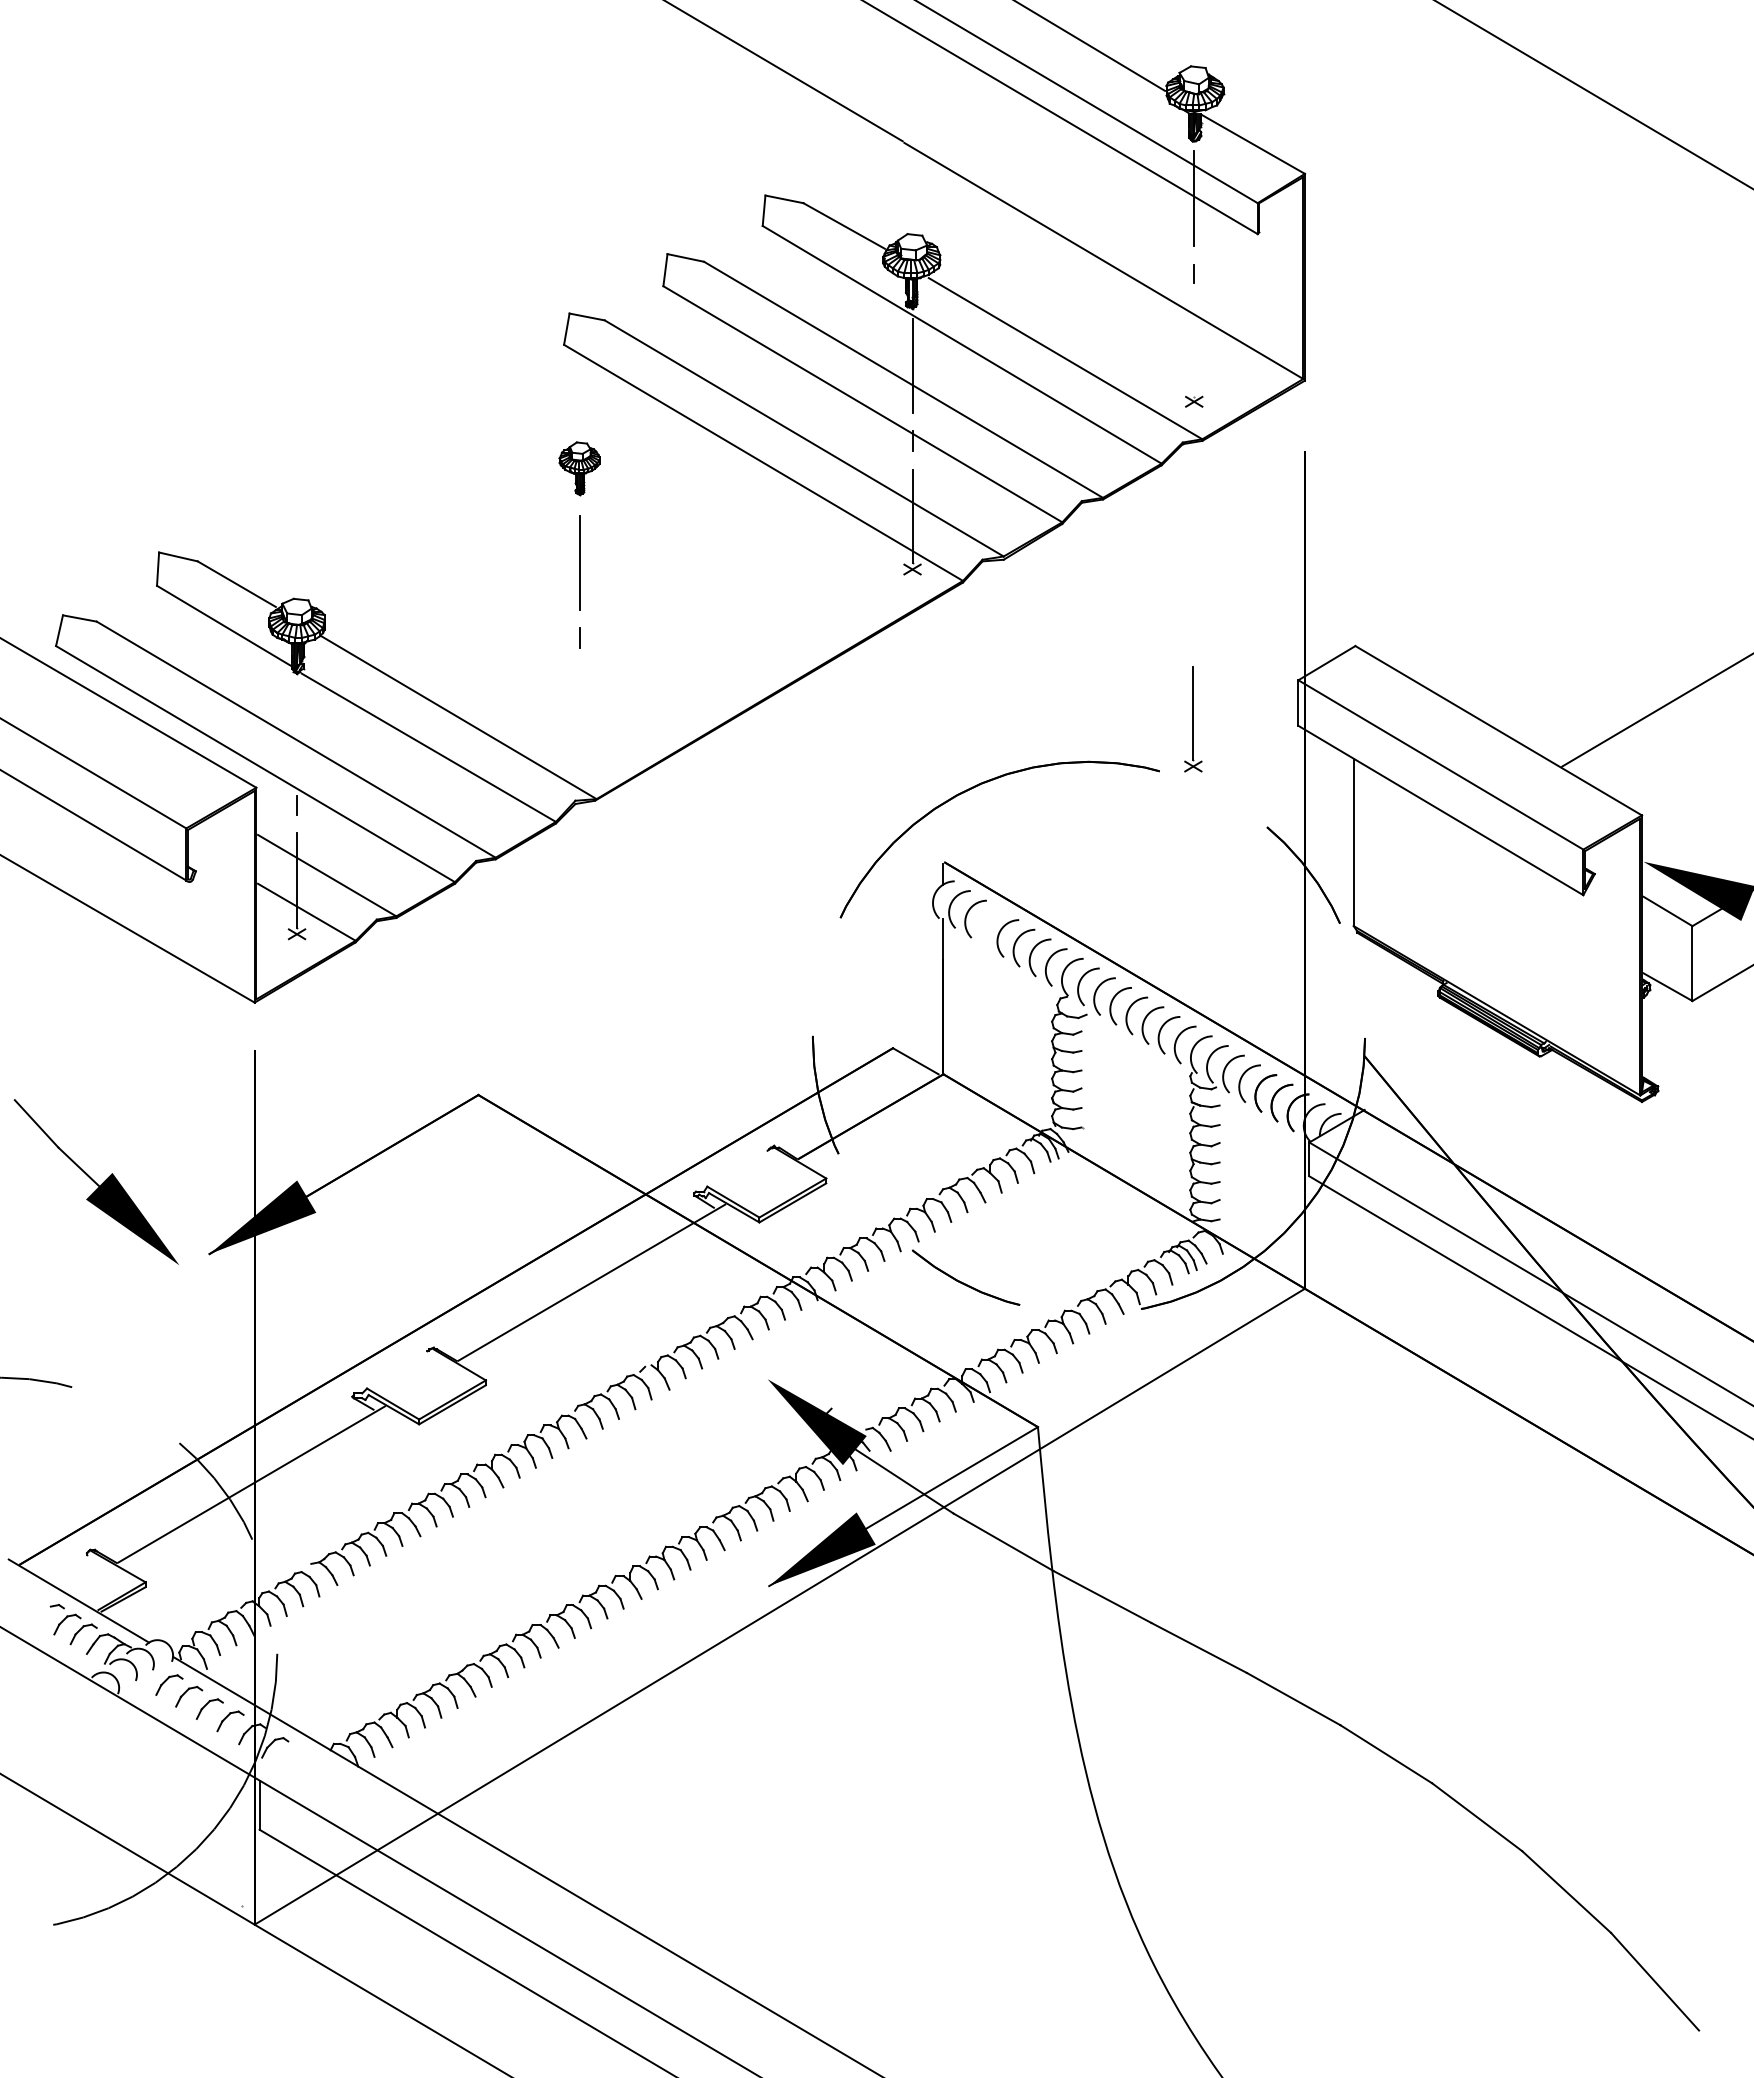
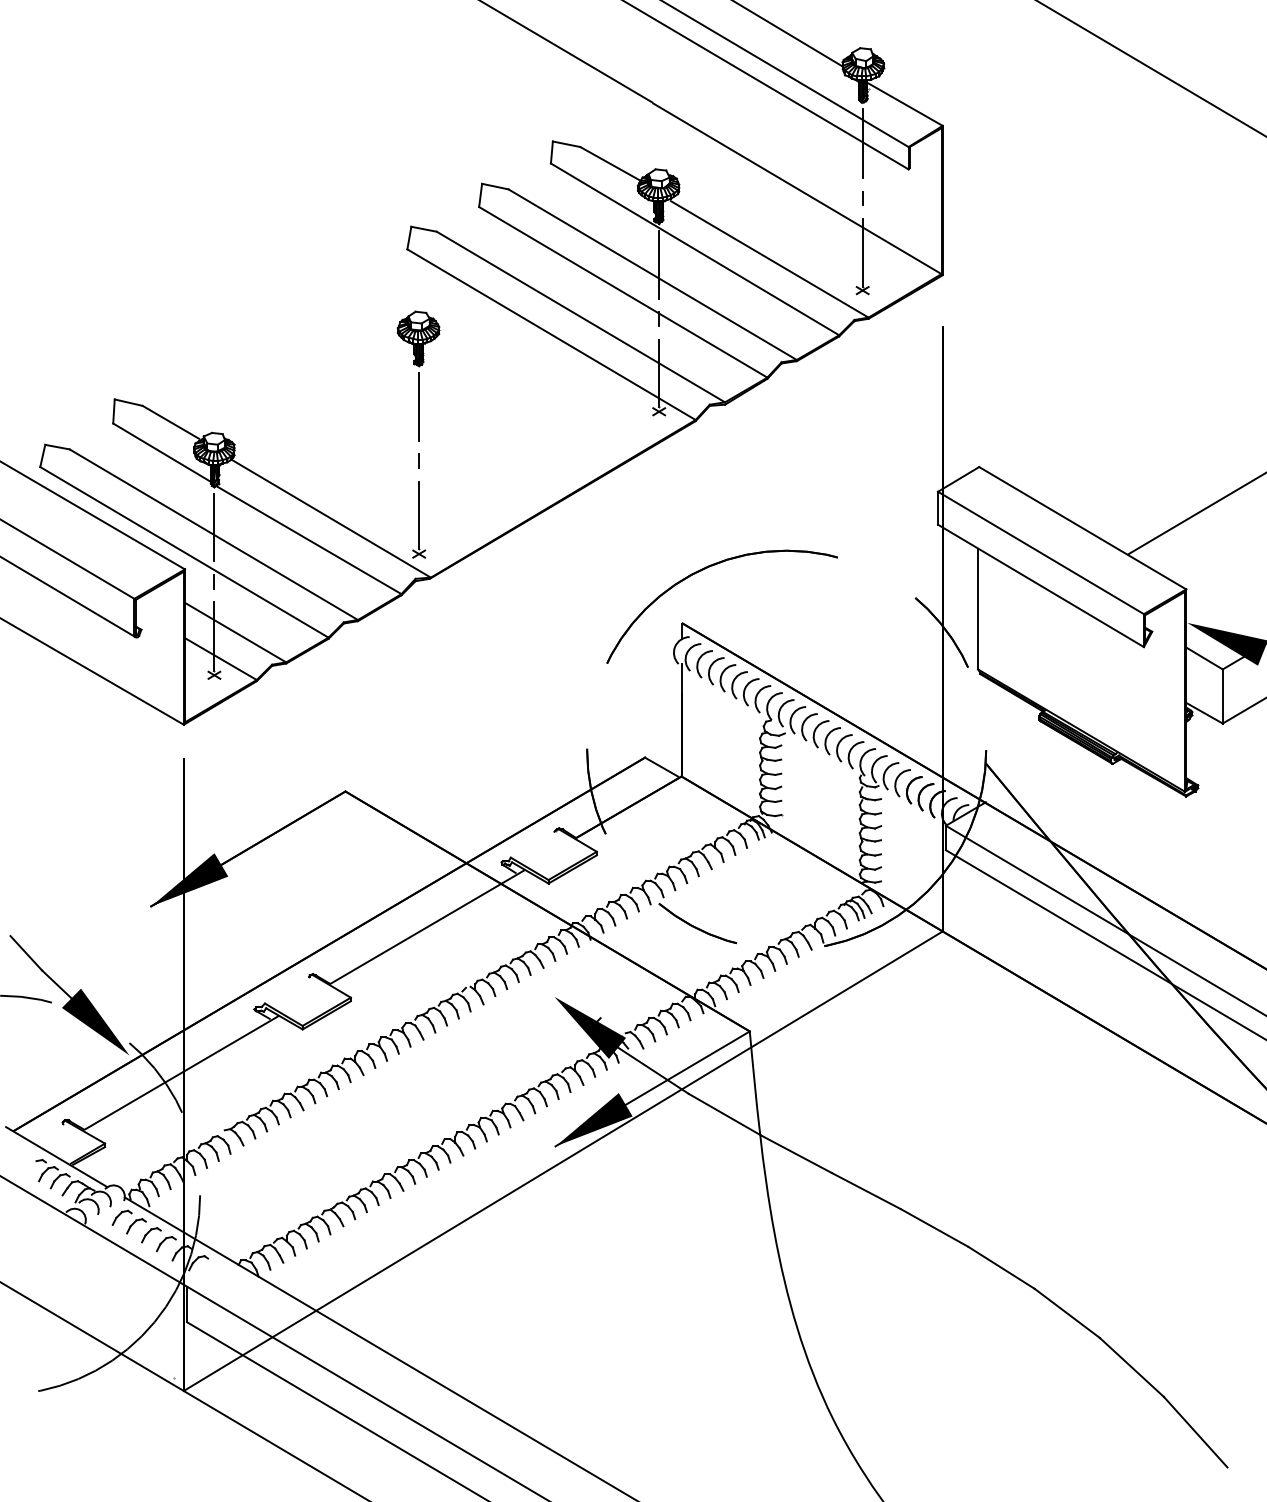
line: (1194, 349) -> (862, 252), added
part: (579, 468) -> (418, 338), size x1.43
part: (1193, 719) -> (419, 520), moved
line: (297, 729) -> (214, 527), added
arc: (983, 926) -> (710, 669), added
part: (95, 1181) -> (68, 994), moved

